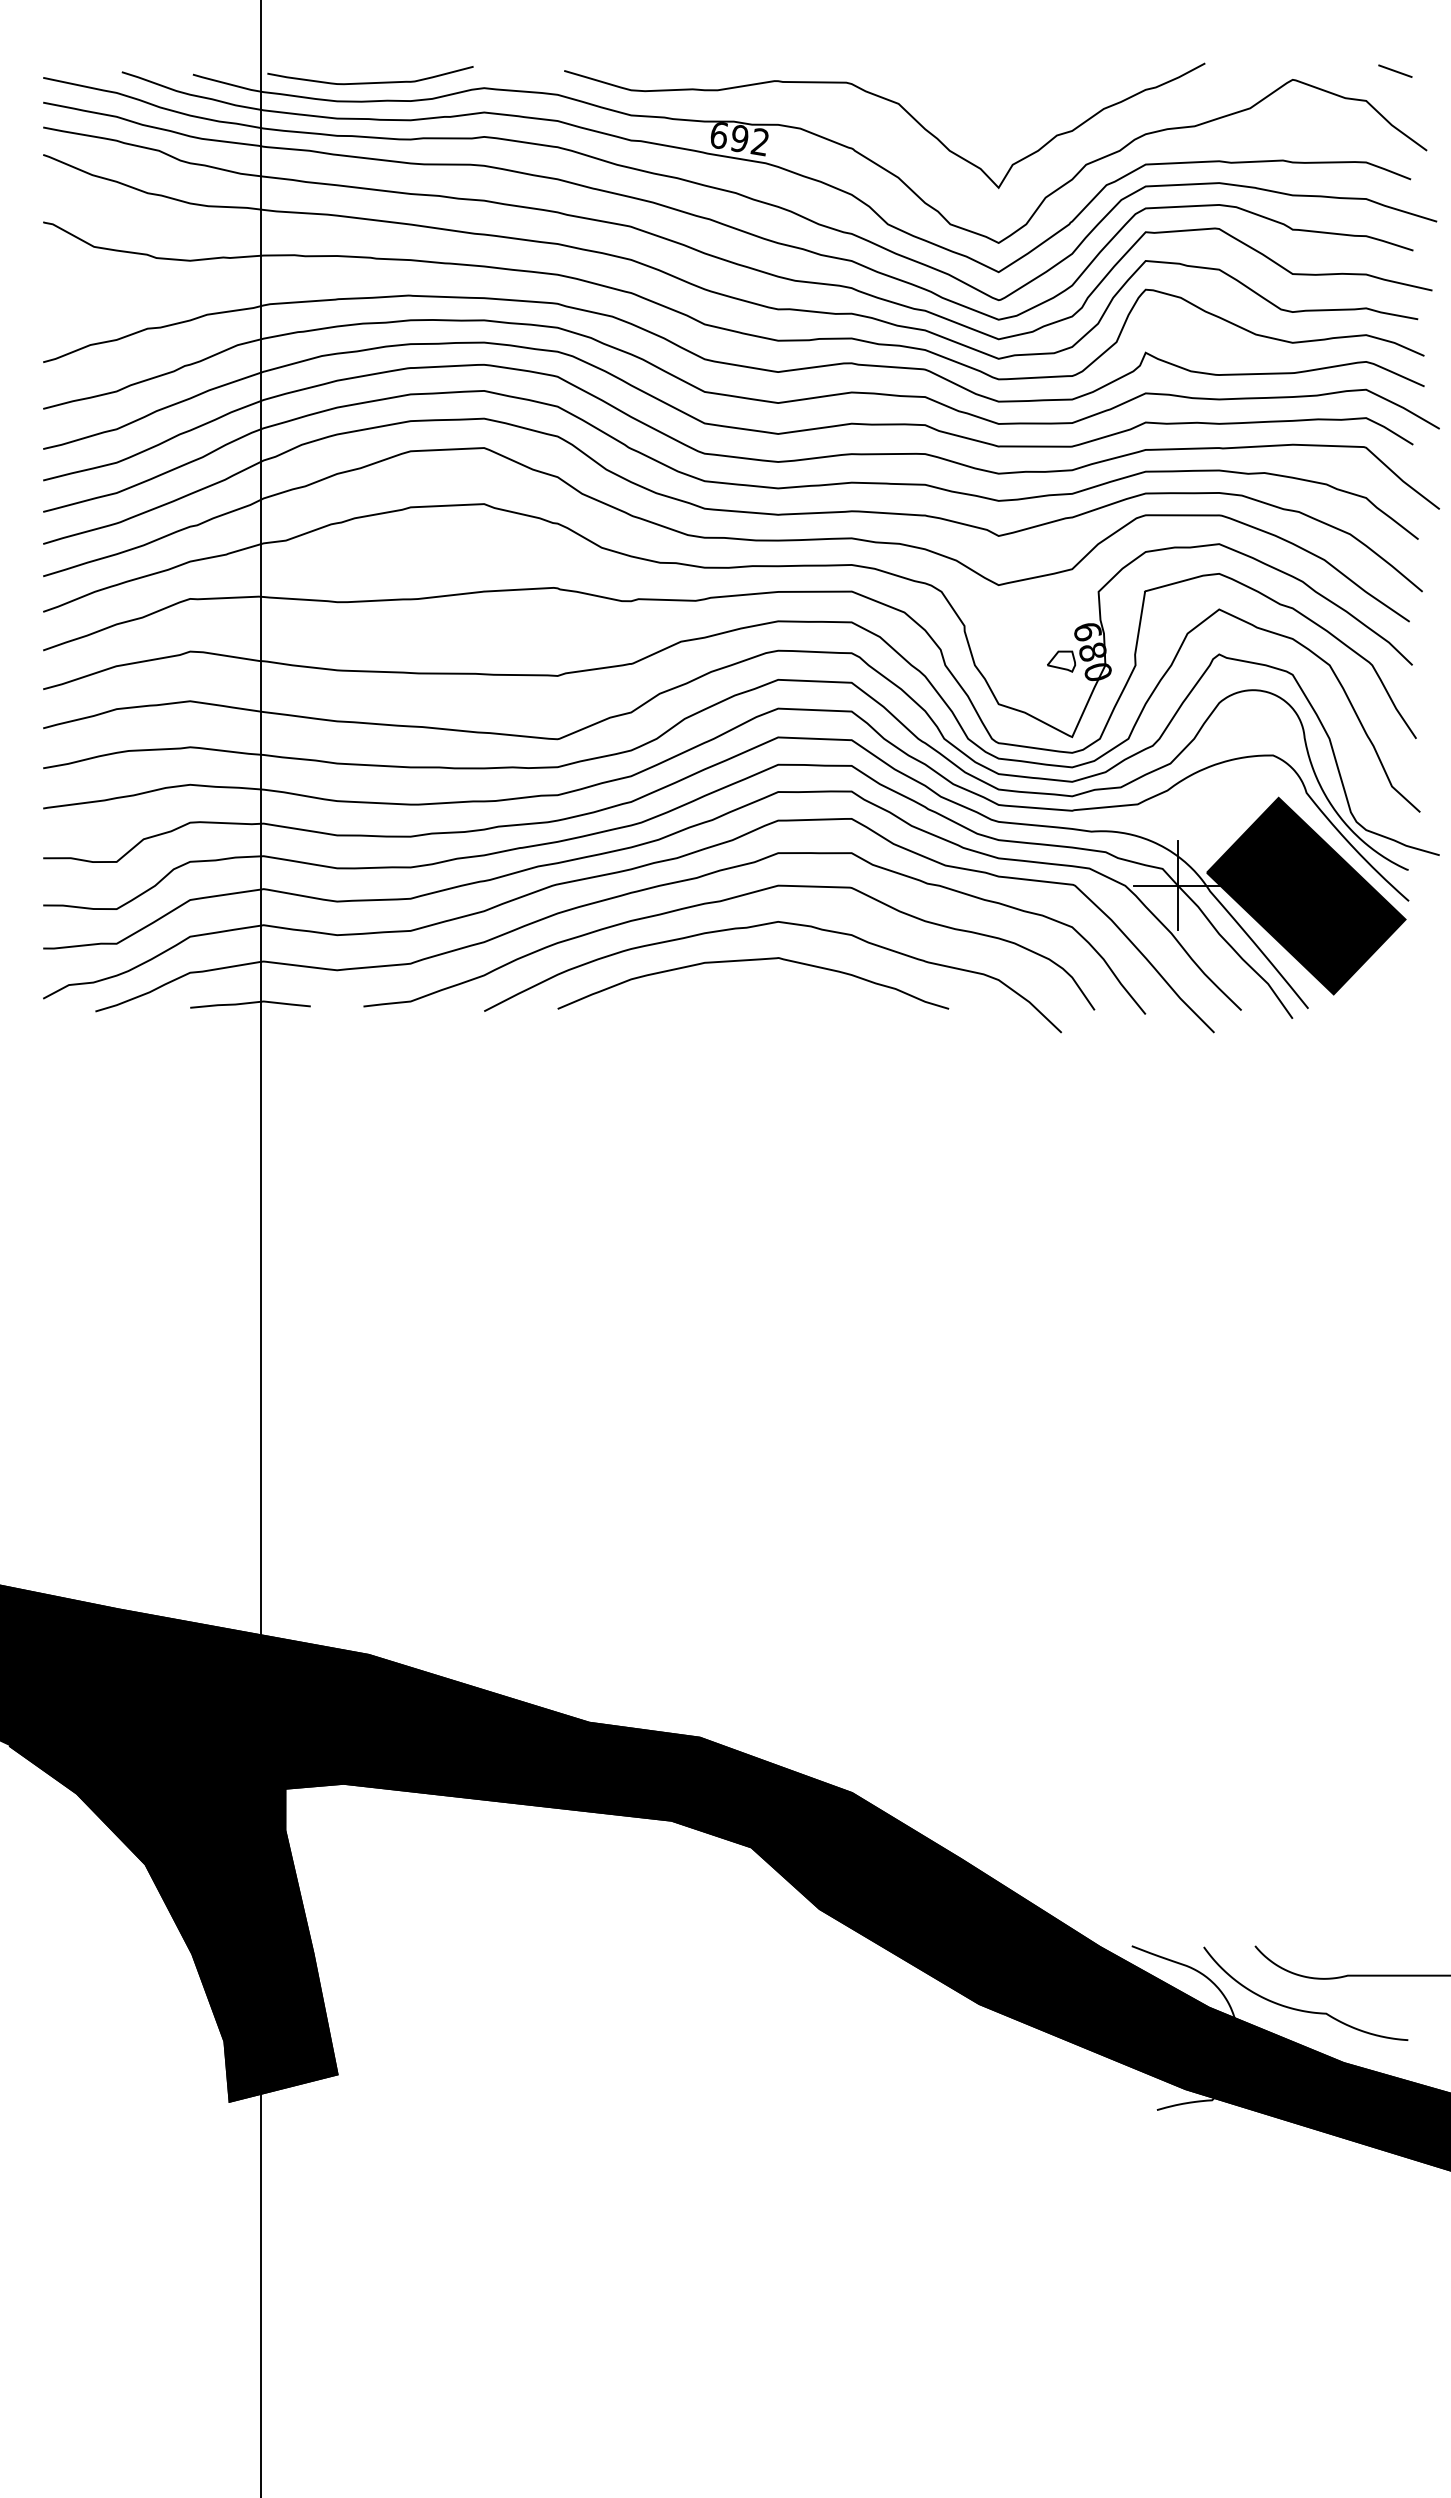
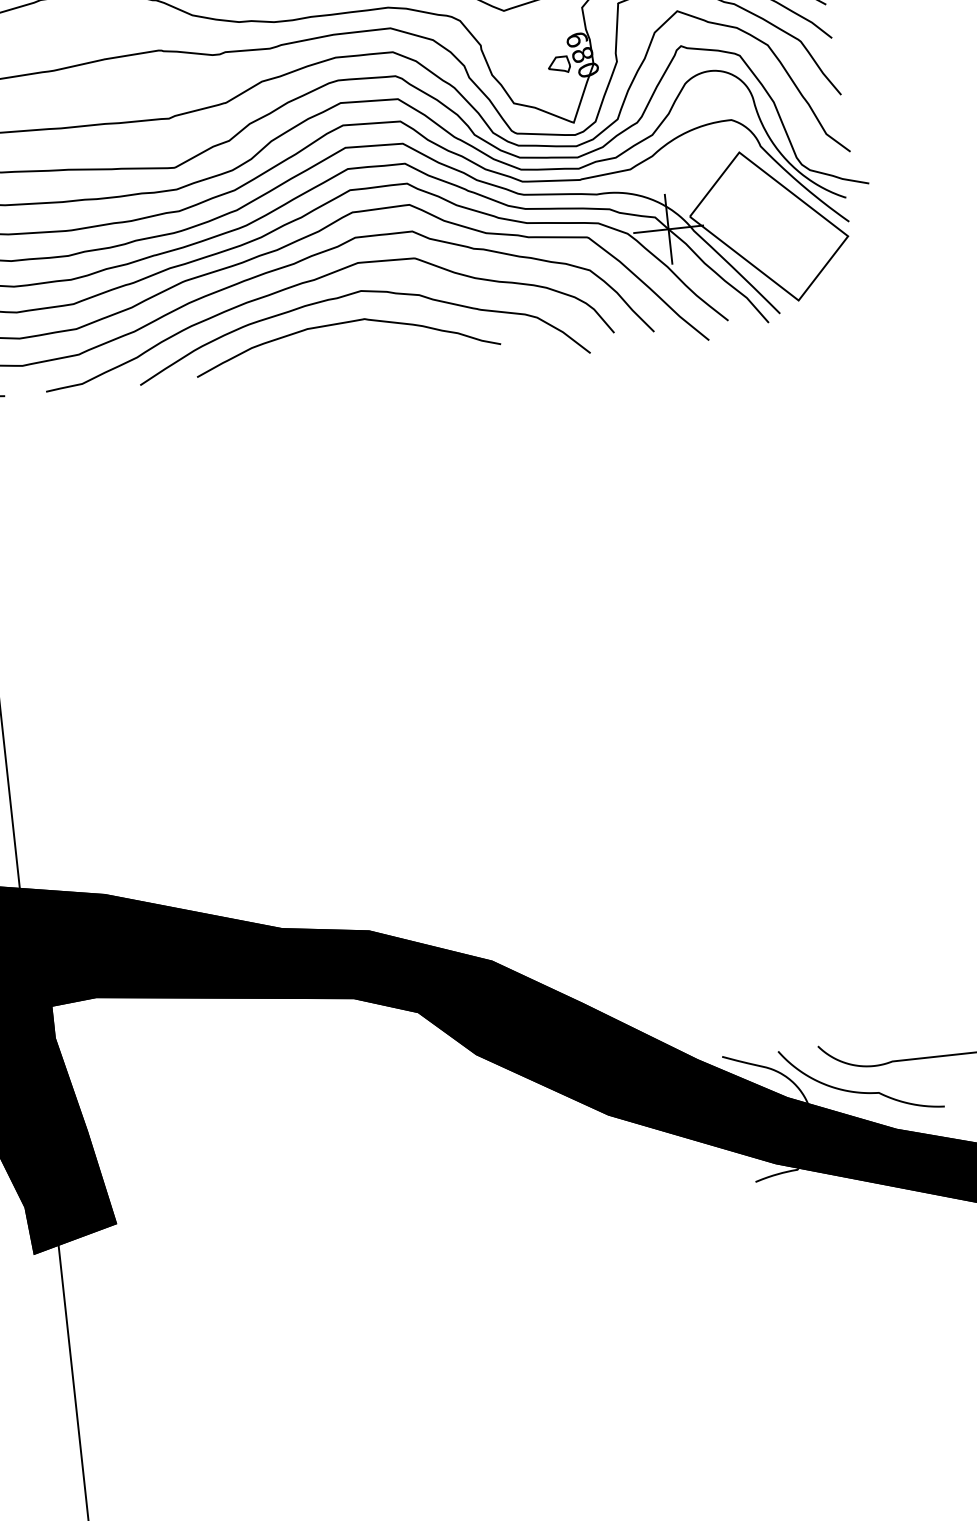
fill: (1305, 895) -> (768, 226), removed

